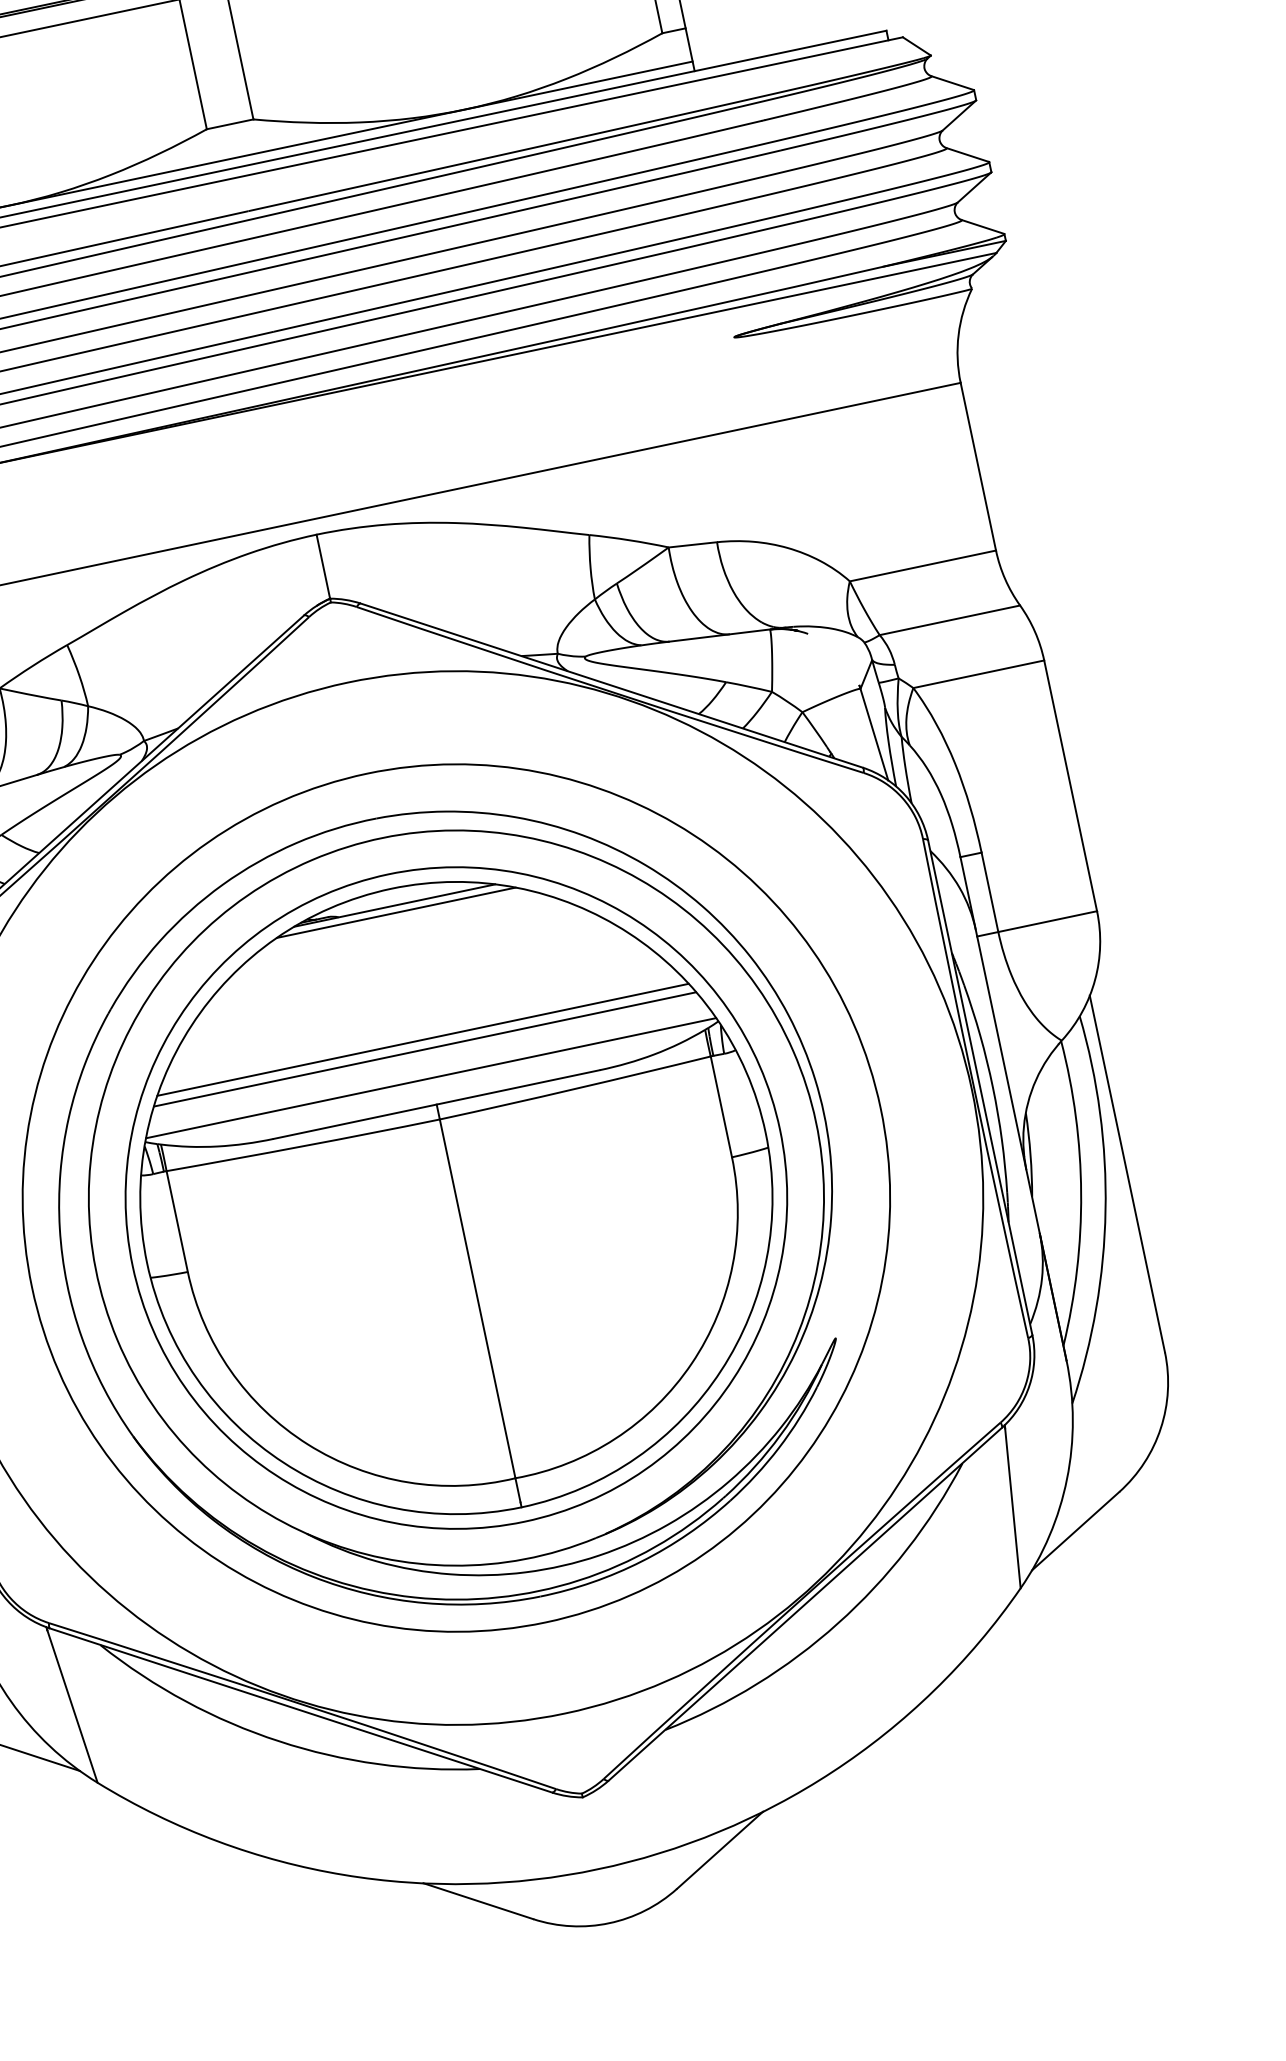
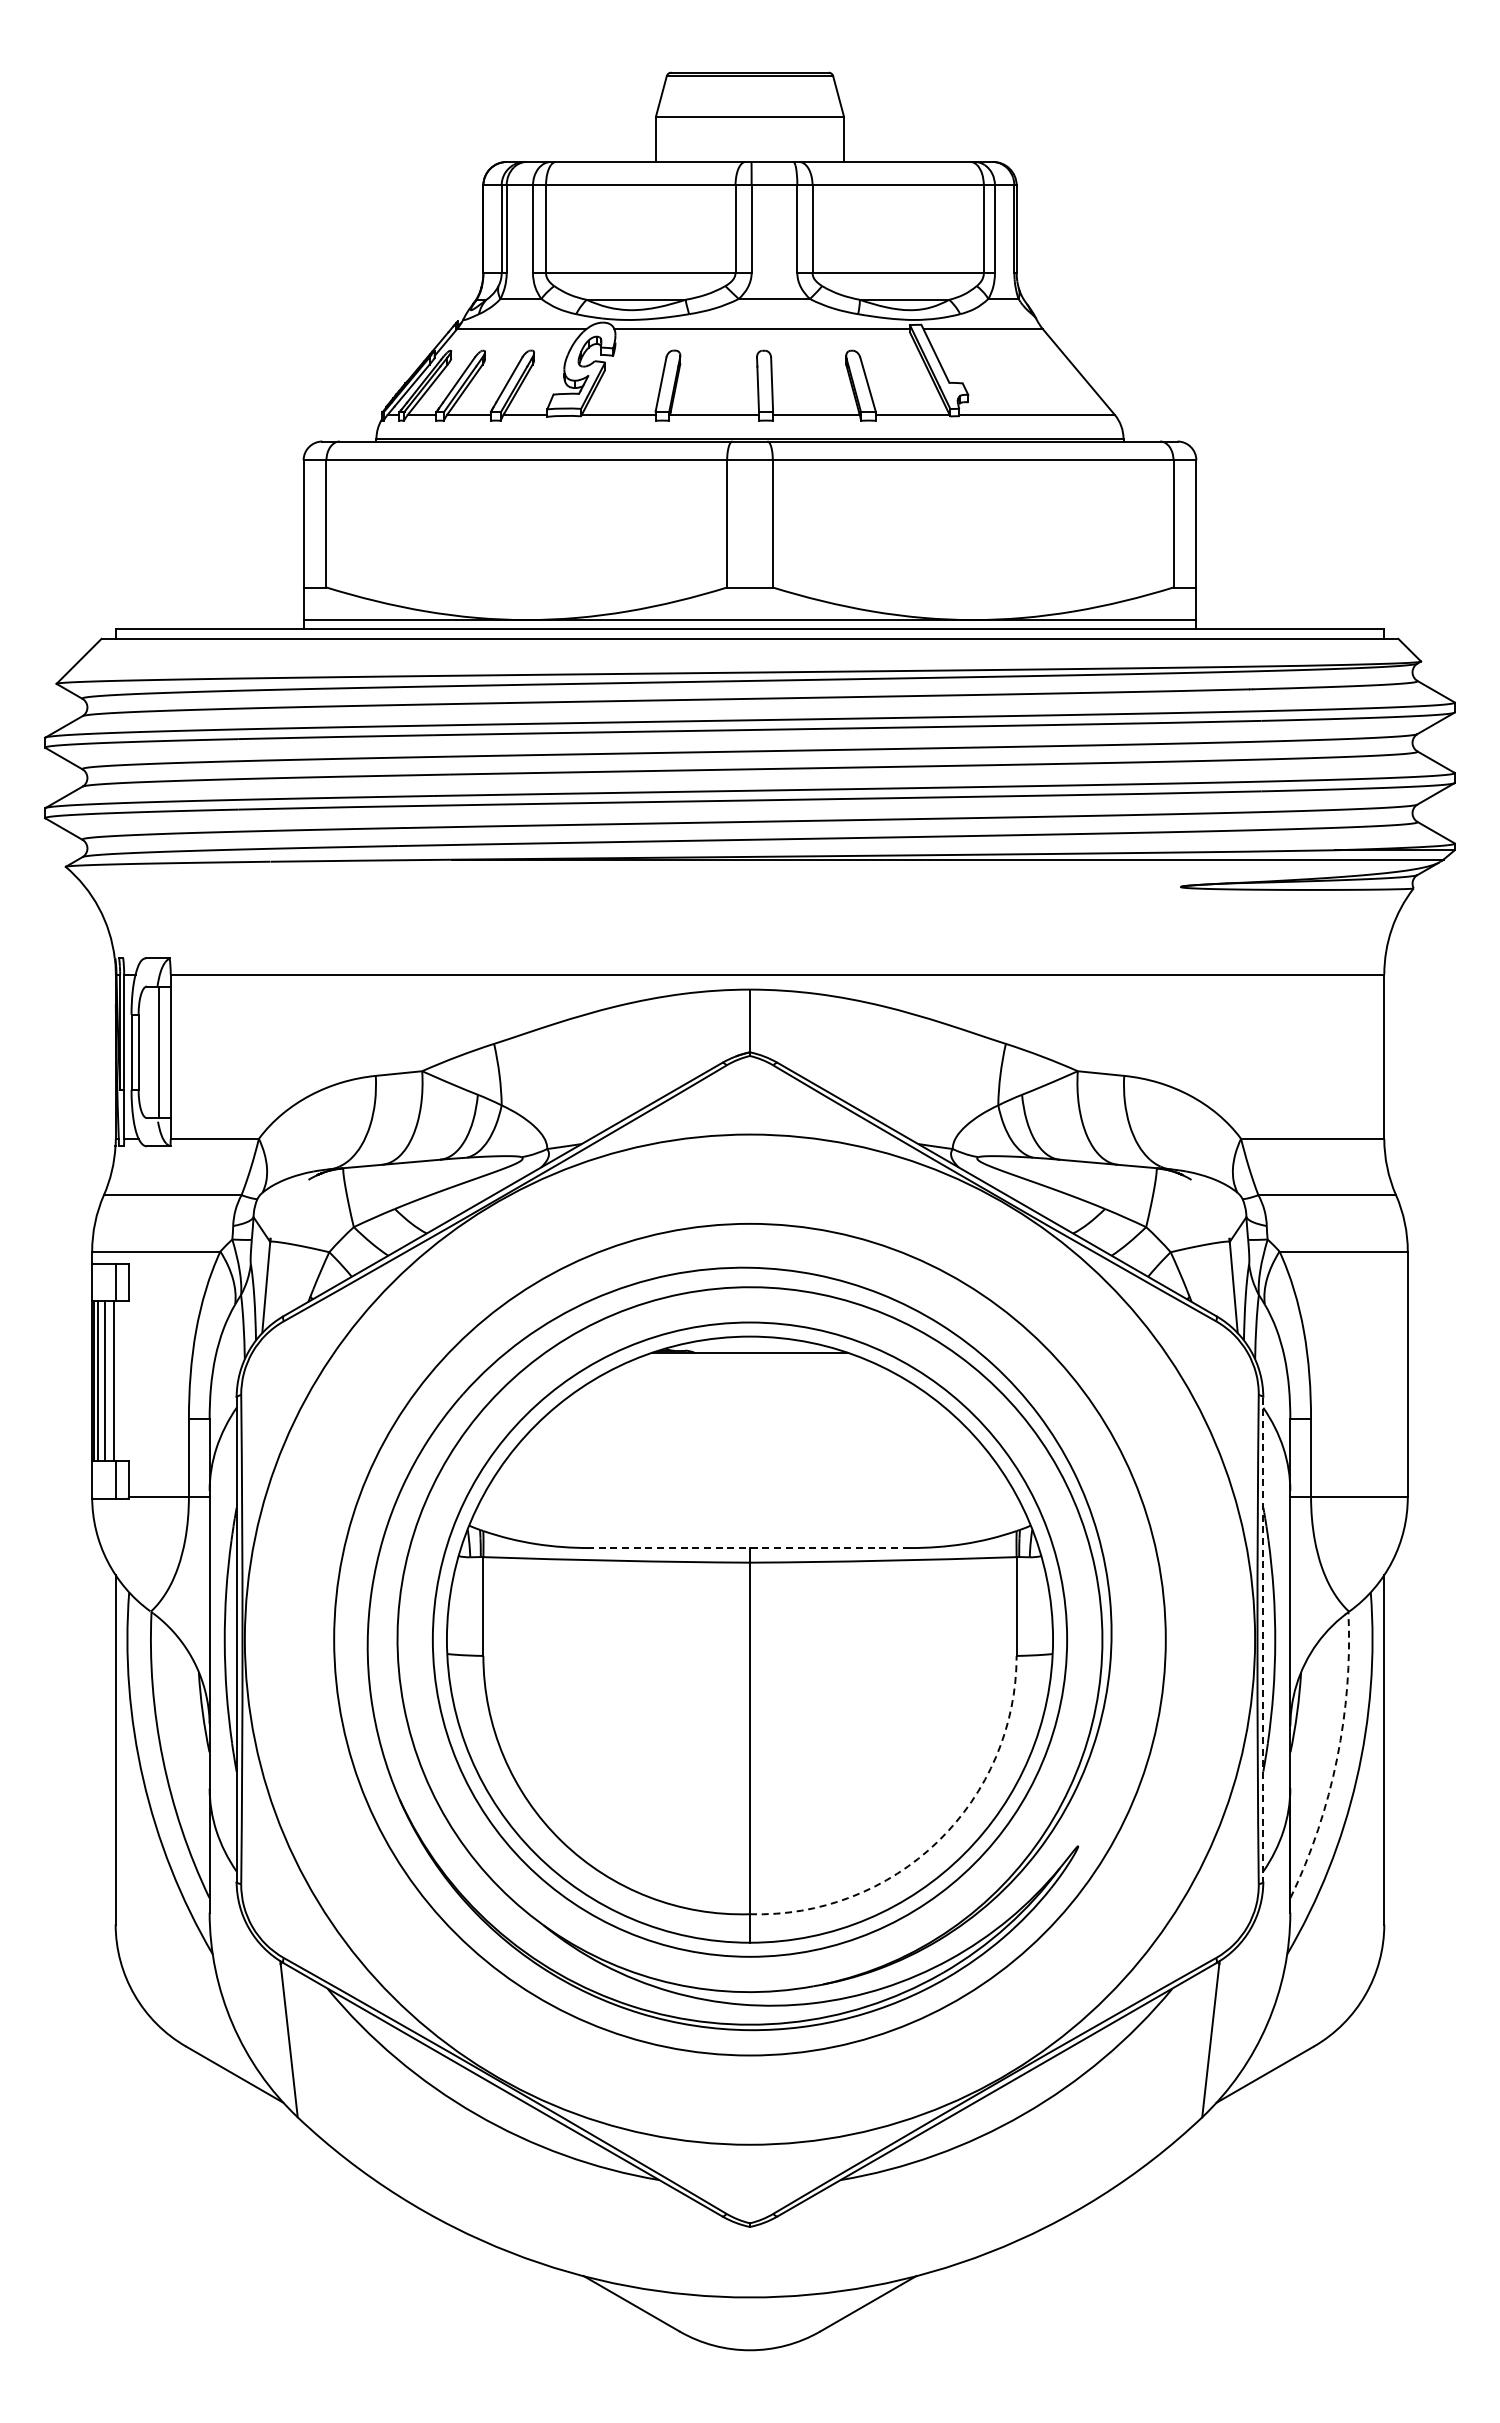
line: (395, 913) -> (749, 1360), removed
line: (422, 1039) -> (749, 1484), removed
line: (424, 1050) -> (749, 1494), removed
line: (430, 1078) -> (749, 1522), removed
line: (980, 1088) -> (1263, 1640), solid -> dashed
line: (436, 1105) -> (749, 1548), solid -> dashed
arc: (1081, 1192) -> (1337, 1758), solid -> dashed
arc: (692, 1363) -> (938, 1841), solid -> dashed

